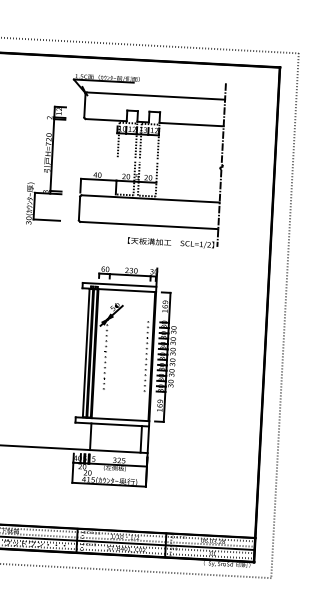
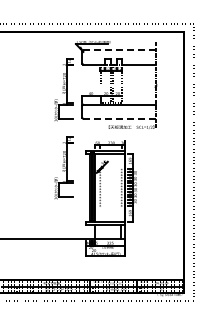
line: (157, 96) -> (120, 50), solid -> dashed
line: (150, 225) -> (120, 118), solid -> dashed
part: (38, 312) -> (63, 167), added

